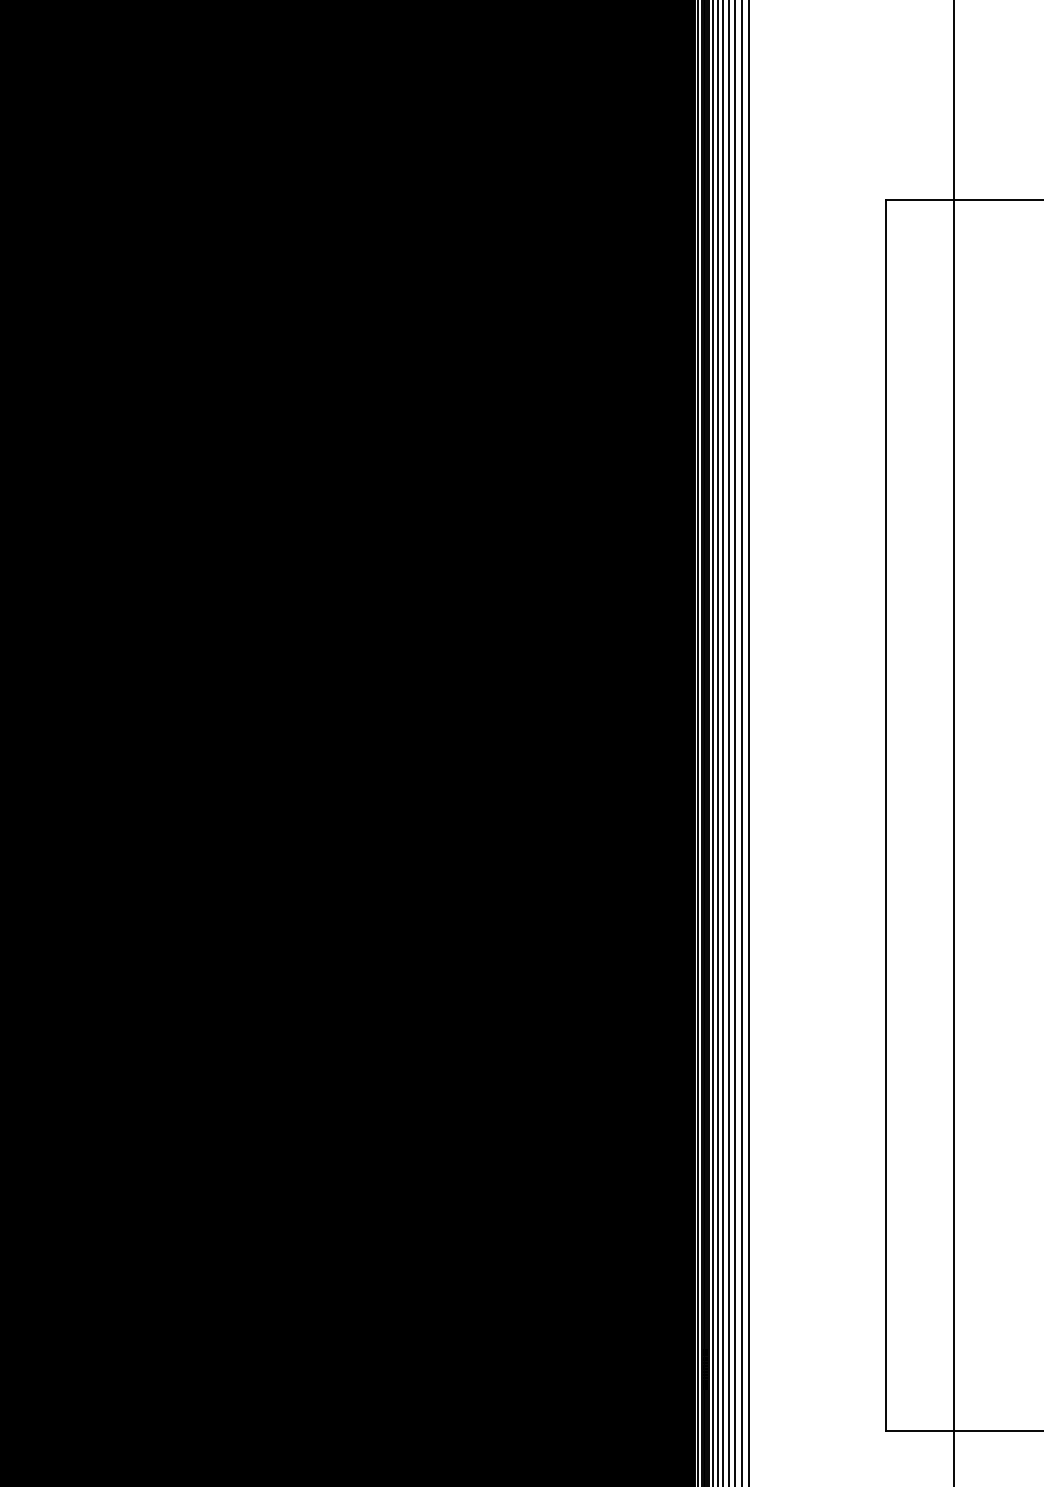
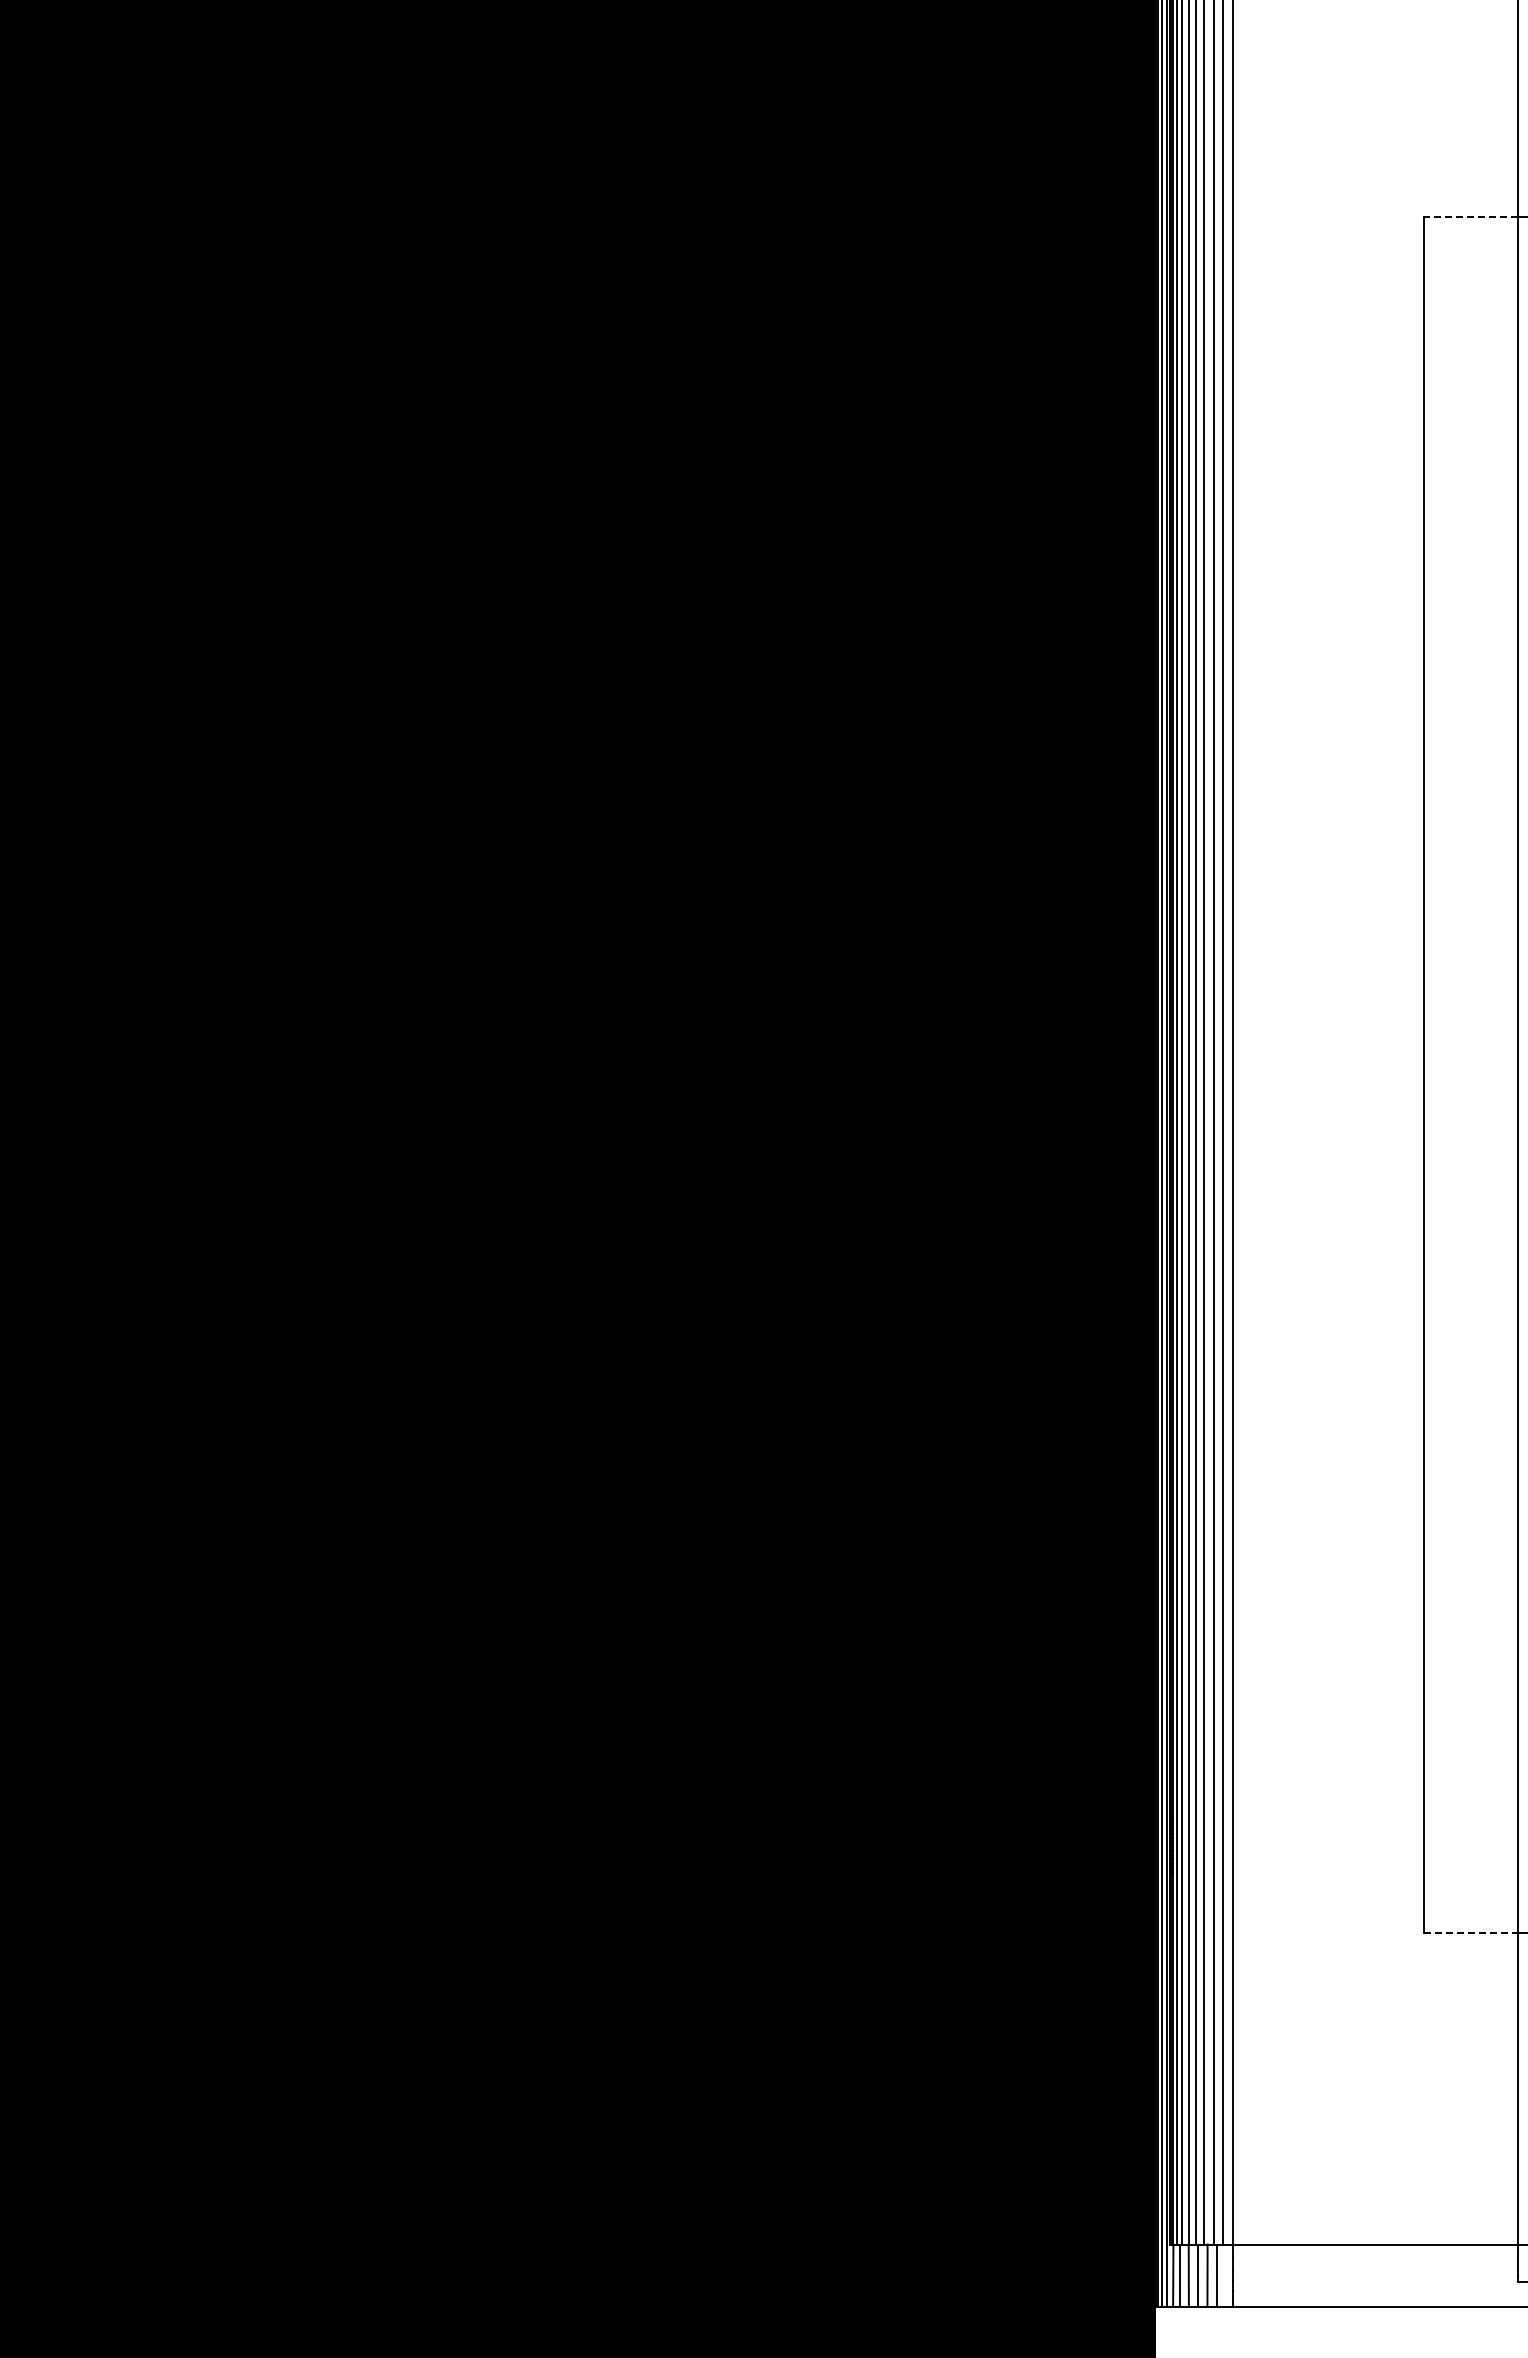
line: (919, 199) -> (1470, 216), solid -> dashed
line: (919, 1430) -> (1470, 1932), solid -> dashed

